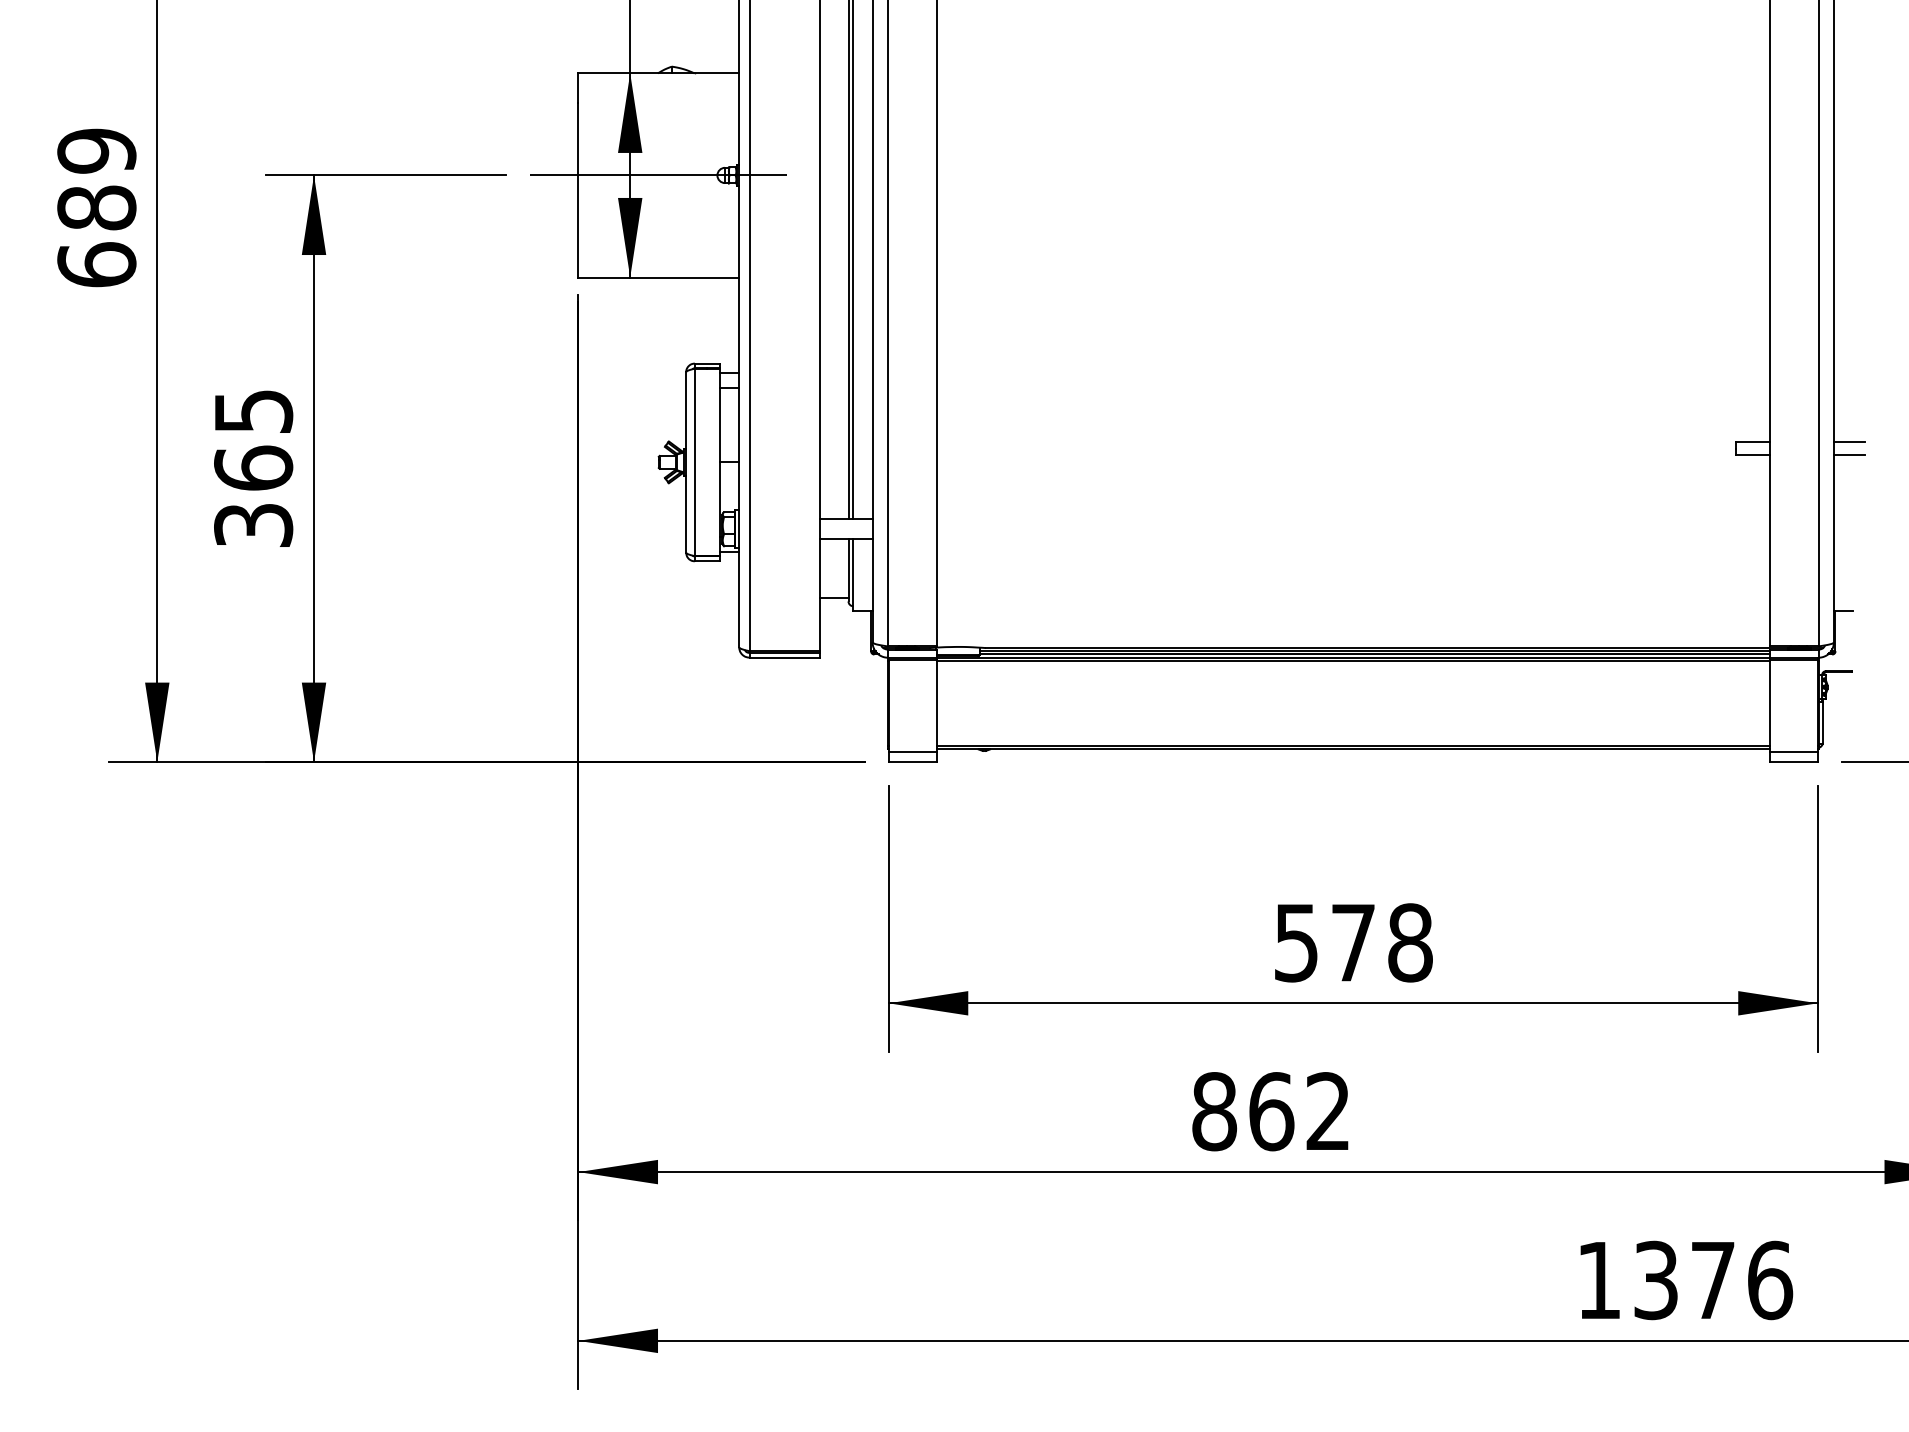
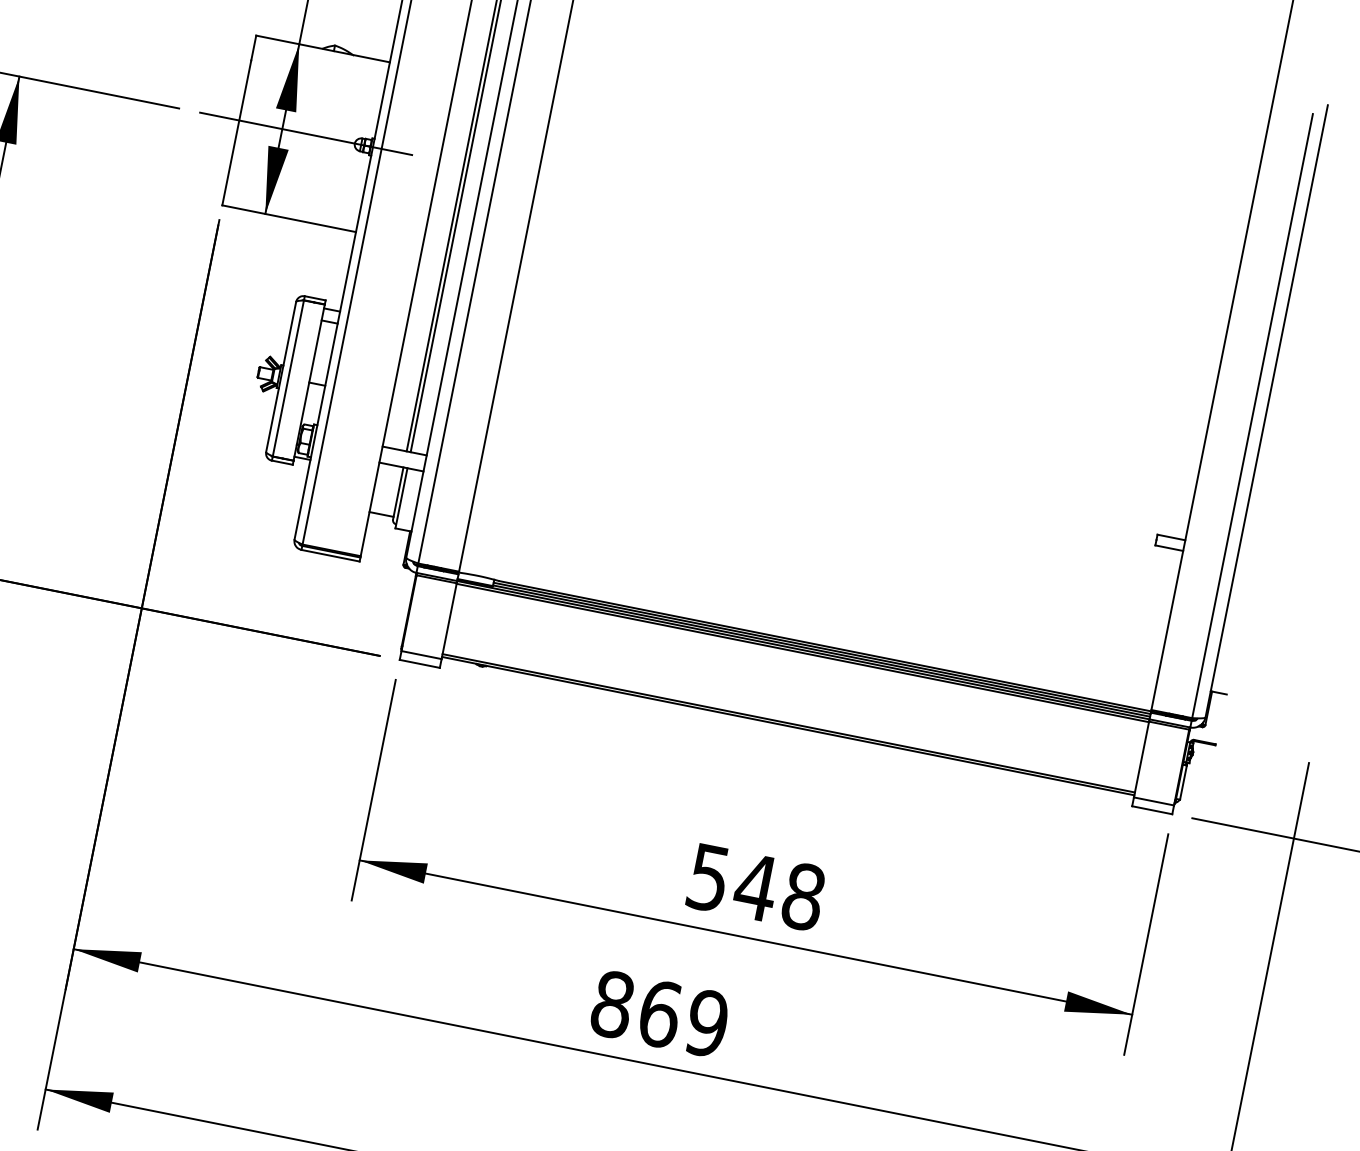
line: (1848, 442) -> (1250, 553), removed
line: (1848, 455) -> (1248, 564), removed
text: (1353, 942) -> (756, 887), 578 -> 548
text: (1327, 1111) -> (706, 1023), 862 -> 869

